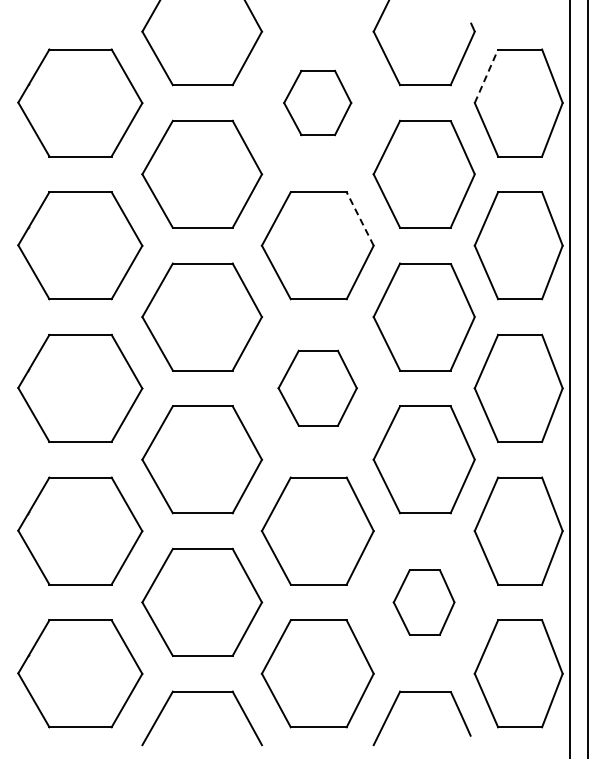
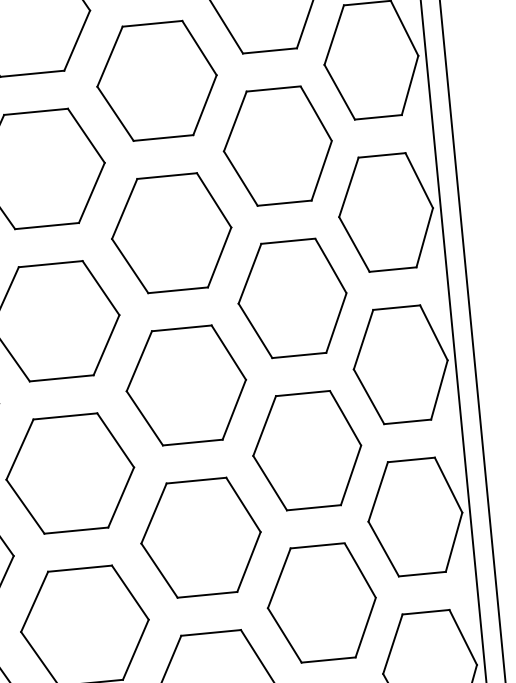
line: (486, 75) -> (334, 34), dashed -> solid
part: (317, 102) -> (156, 80), size x1.67
line: (360, 218) -> (214, 199), dashed -> solid
part: (317, 387) -> (185, 384), size x1.43
part: (423, 602) -> (321, 603), size x1.67

